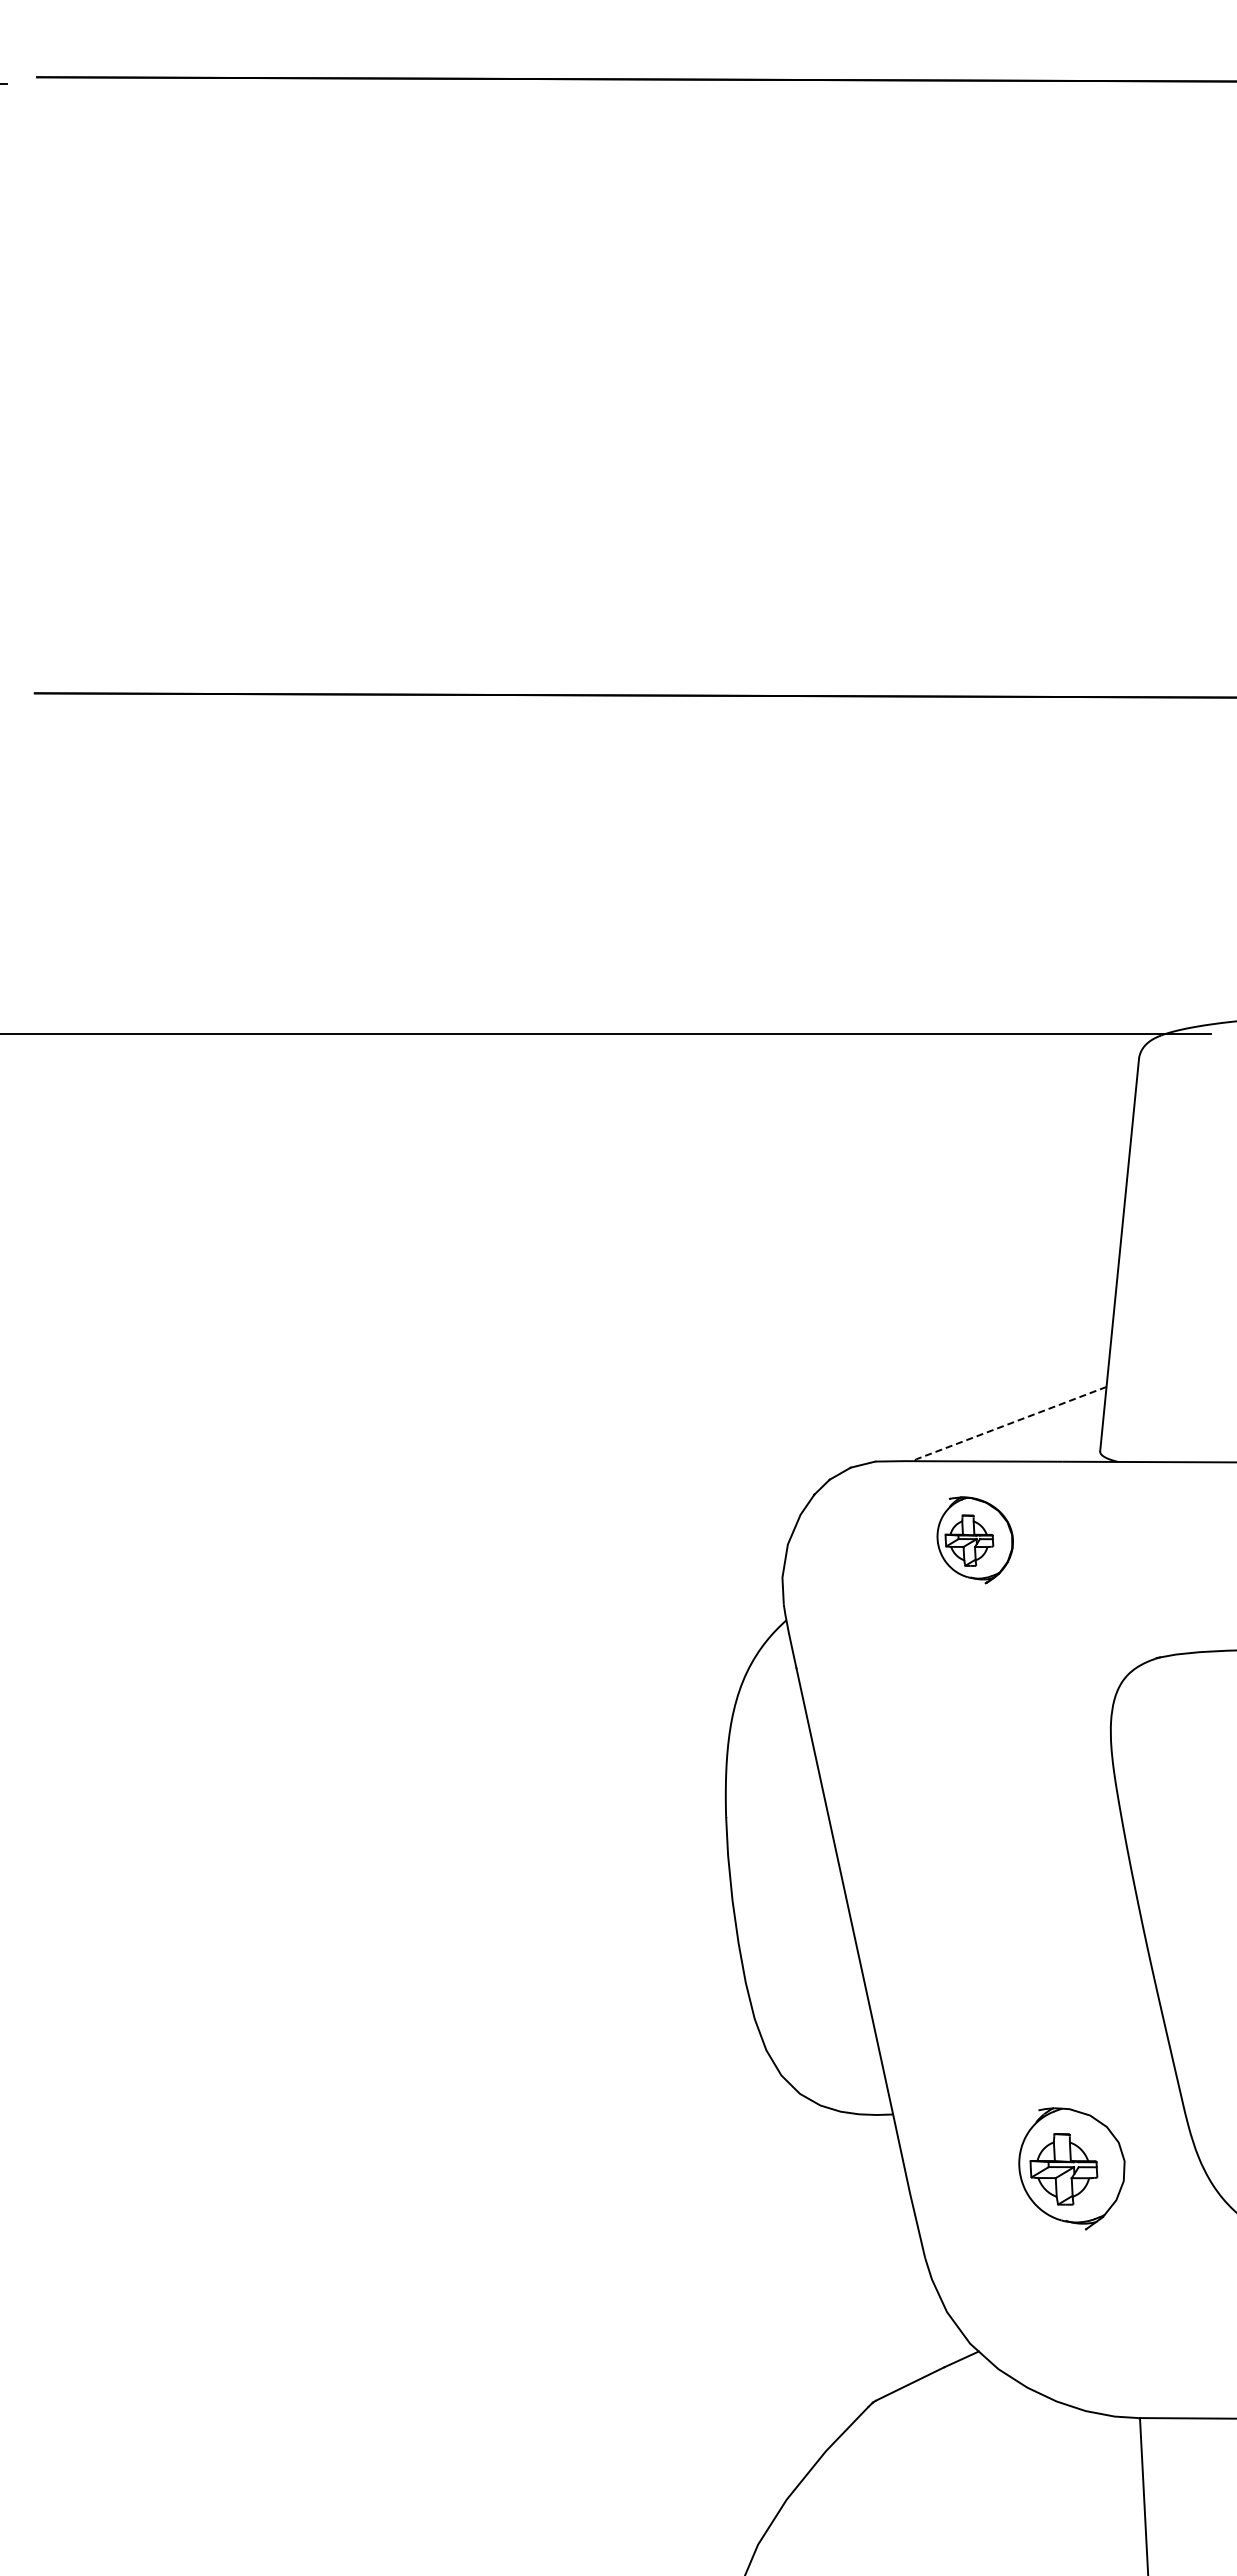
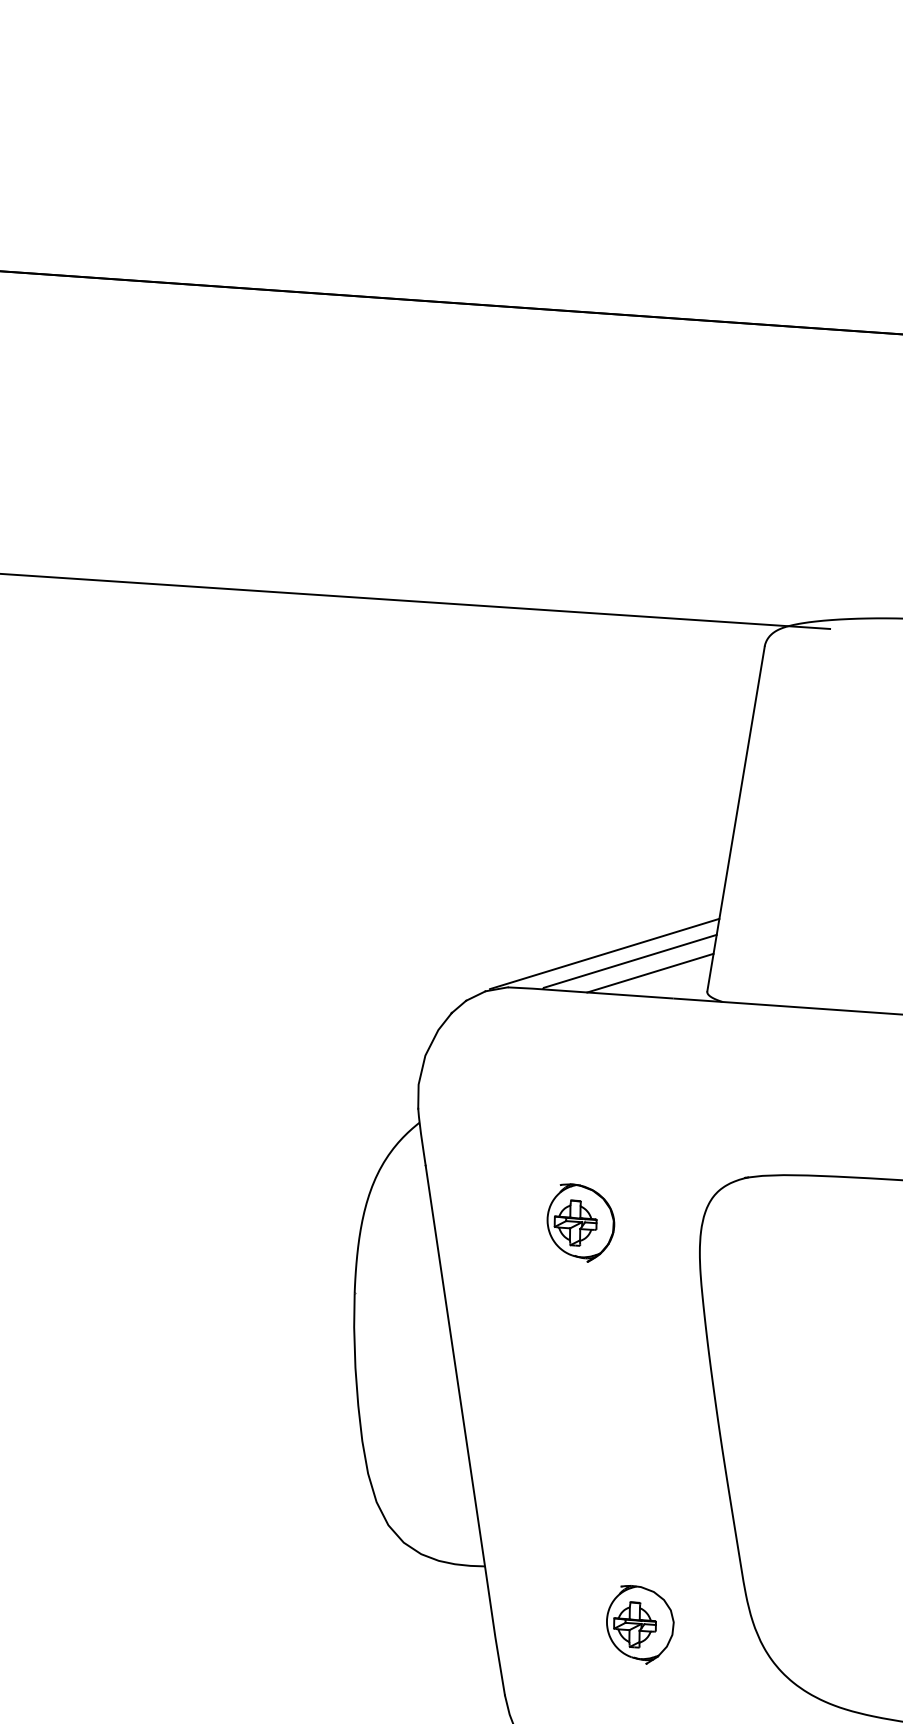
line: (981, 1416) -> (604, 953), added
line: (1011, 1423) -> (630, 961), dashed -> solid
line: (1034, 1434) -> (650, 972), added
part: (974, 1540) -> (580, 1223), moved
part: (1071, 2168) -> (639, 1624), size x0.71

